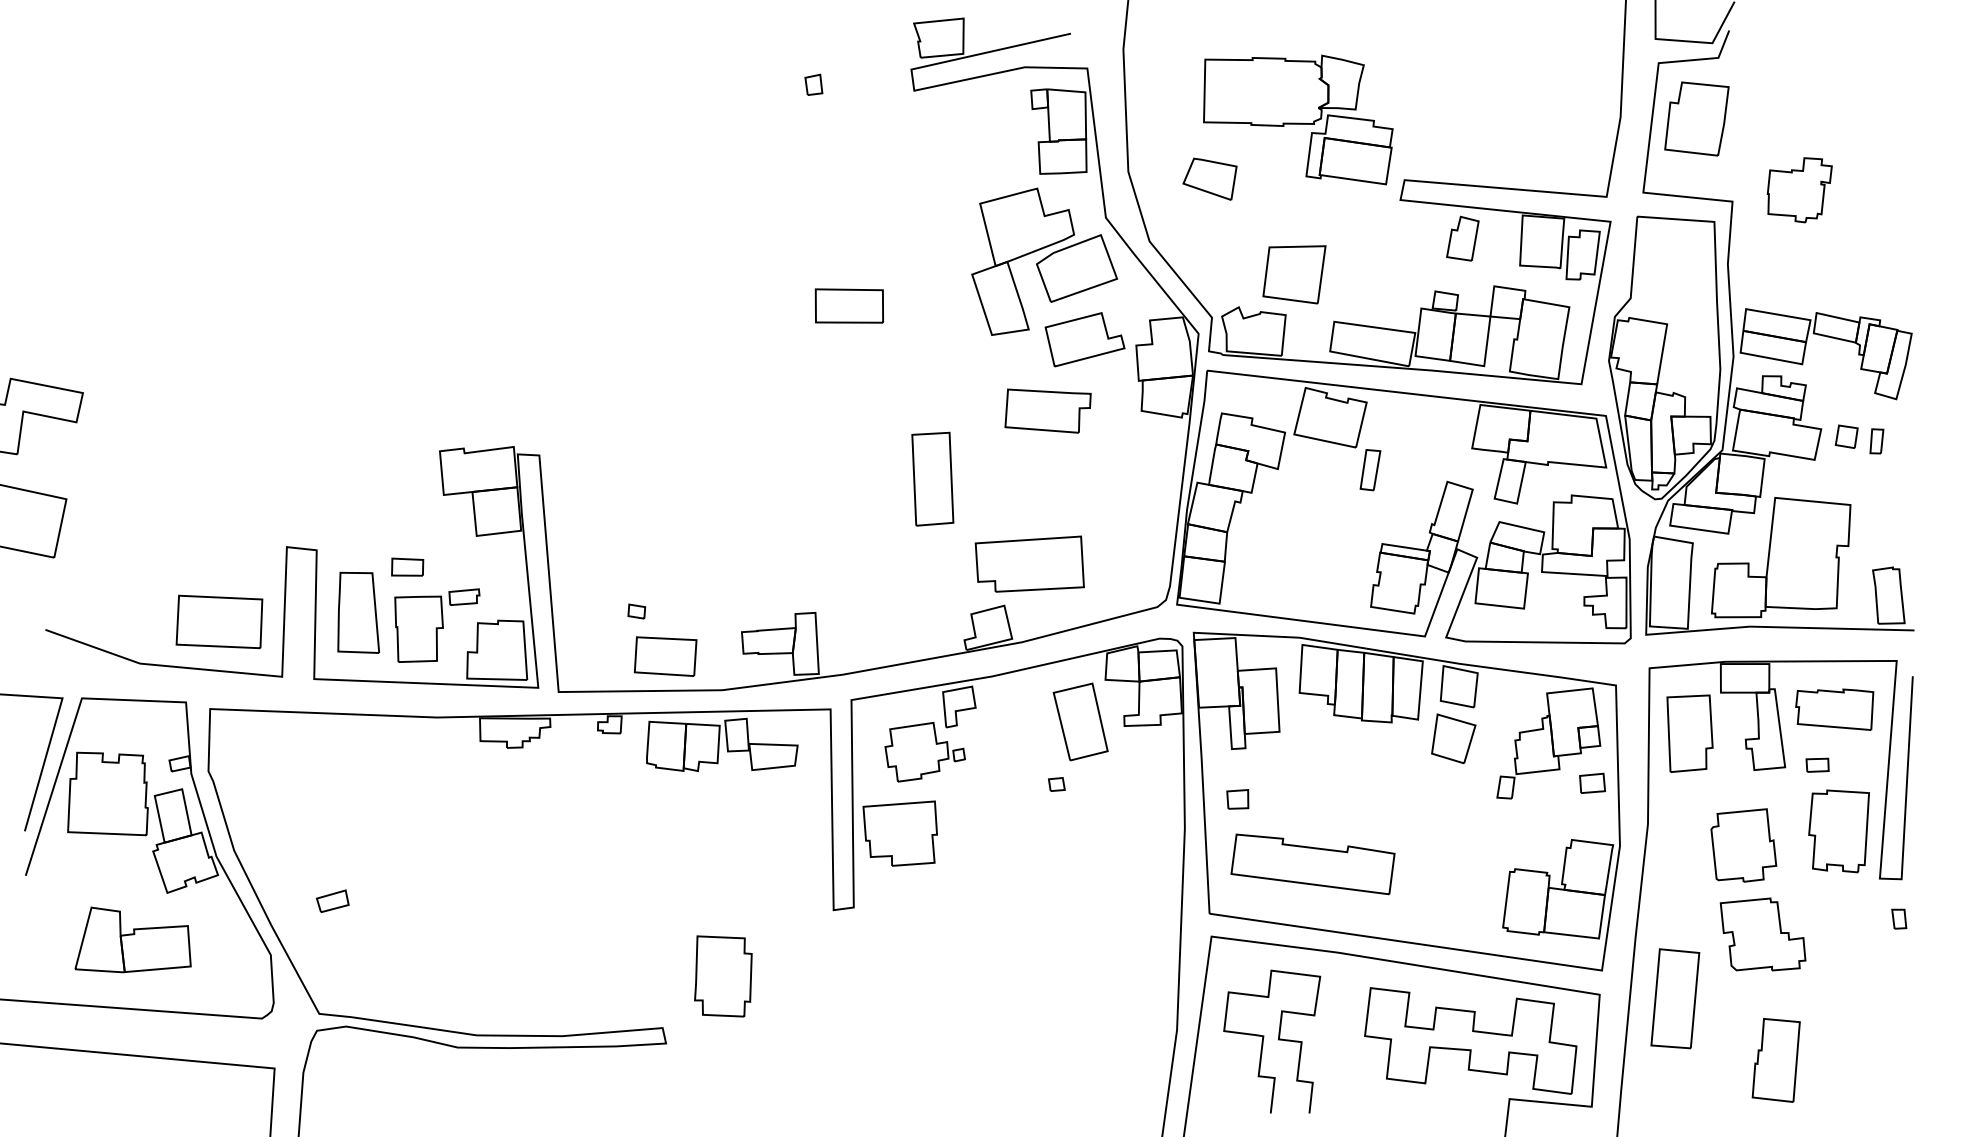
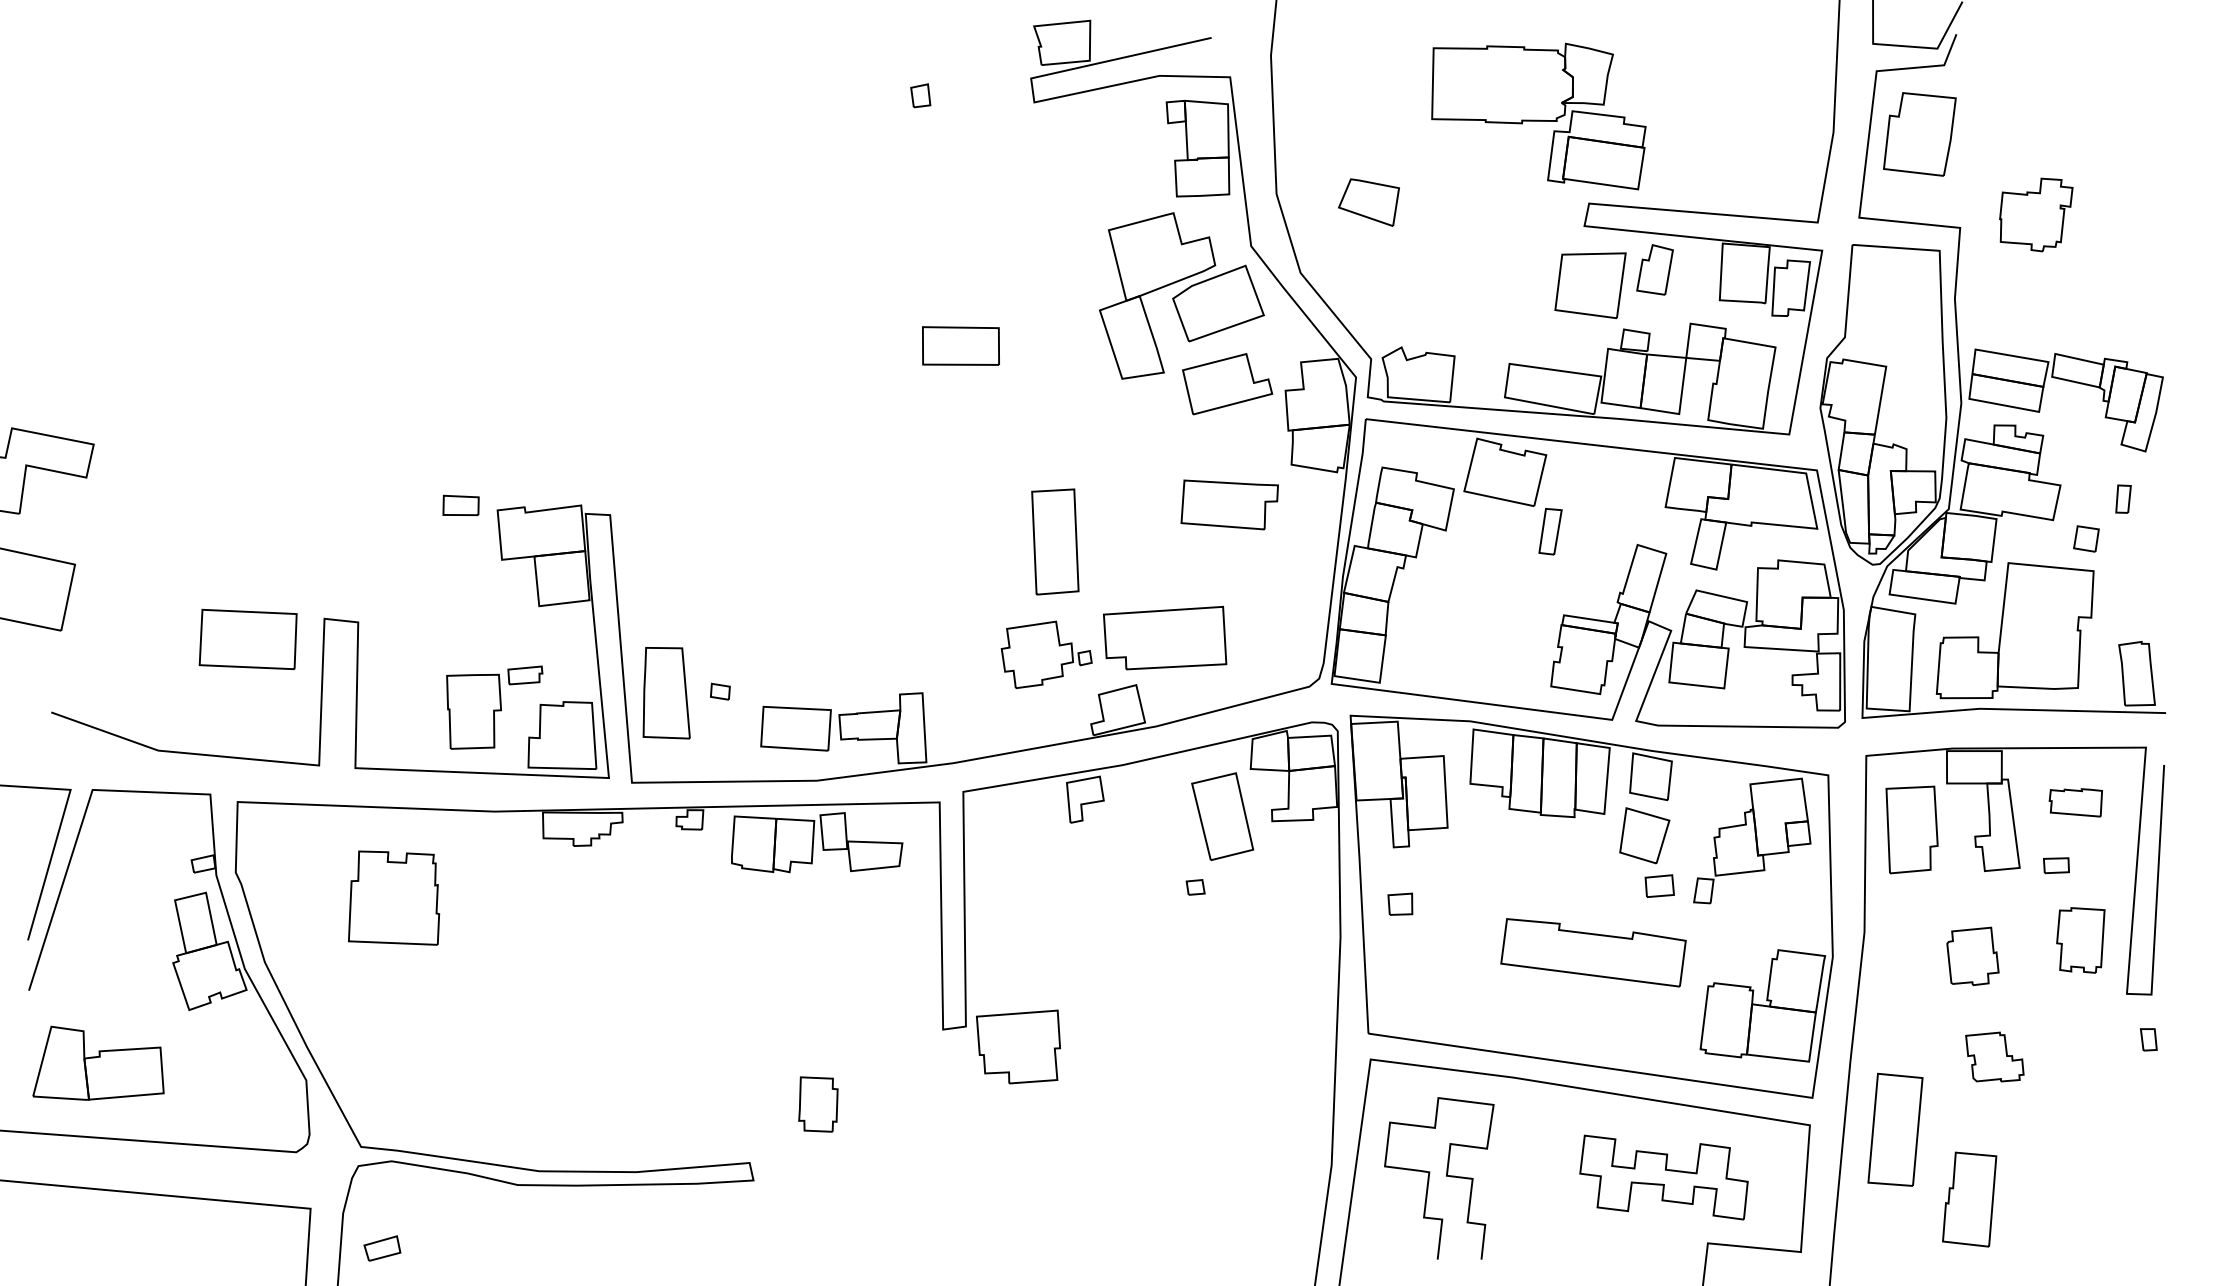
part: (1297, 119) -> (1538, 116), moved
part: (1294, 274) -> (1590, 285), moved
part: (1047, 410) -> (1229, 504), moved
part: (1846, 436) -> (2086, 538), moved
part: (407, 567) -> (460, 505), moved
part: (358, 613) -> (666, 693), moved
part: (218, 621) -> (247, 639), moved
part: (665, 656) -> (795, 728), moved
part: (1834, 709) -> (2075, 802), size x0.6
part: (925, 751) -> (1046, 654), moved
part: (1592, 782) -> (1659, 885), moved
part: (108, 793) -> (394, 897), moved
part: (1838, 831) -> (2080, 940), size x0.7
part: (900, 833) -> (1018, 1046), moved
part: (1743, 845) -> (1972, 956), size x0.7
part: (1313, 864) -> (1593, 952), moved
part: (332, 901) -> (382, 1248), moved
part: (1762, 933) -> (1994, 1056), size x0.6
part: (133, 939) -> (98, 1062), moved
part: (723, 976) -> (818, 1104), size x0.6
part: (1470, 1040) -> (1663, 1177), size x0.7
part: (1776, 1060) -> (1969, 1199), moved

